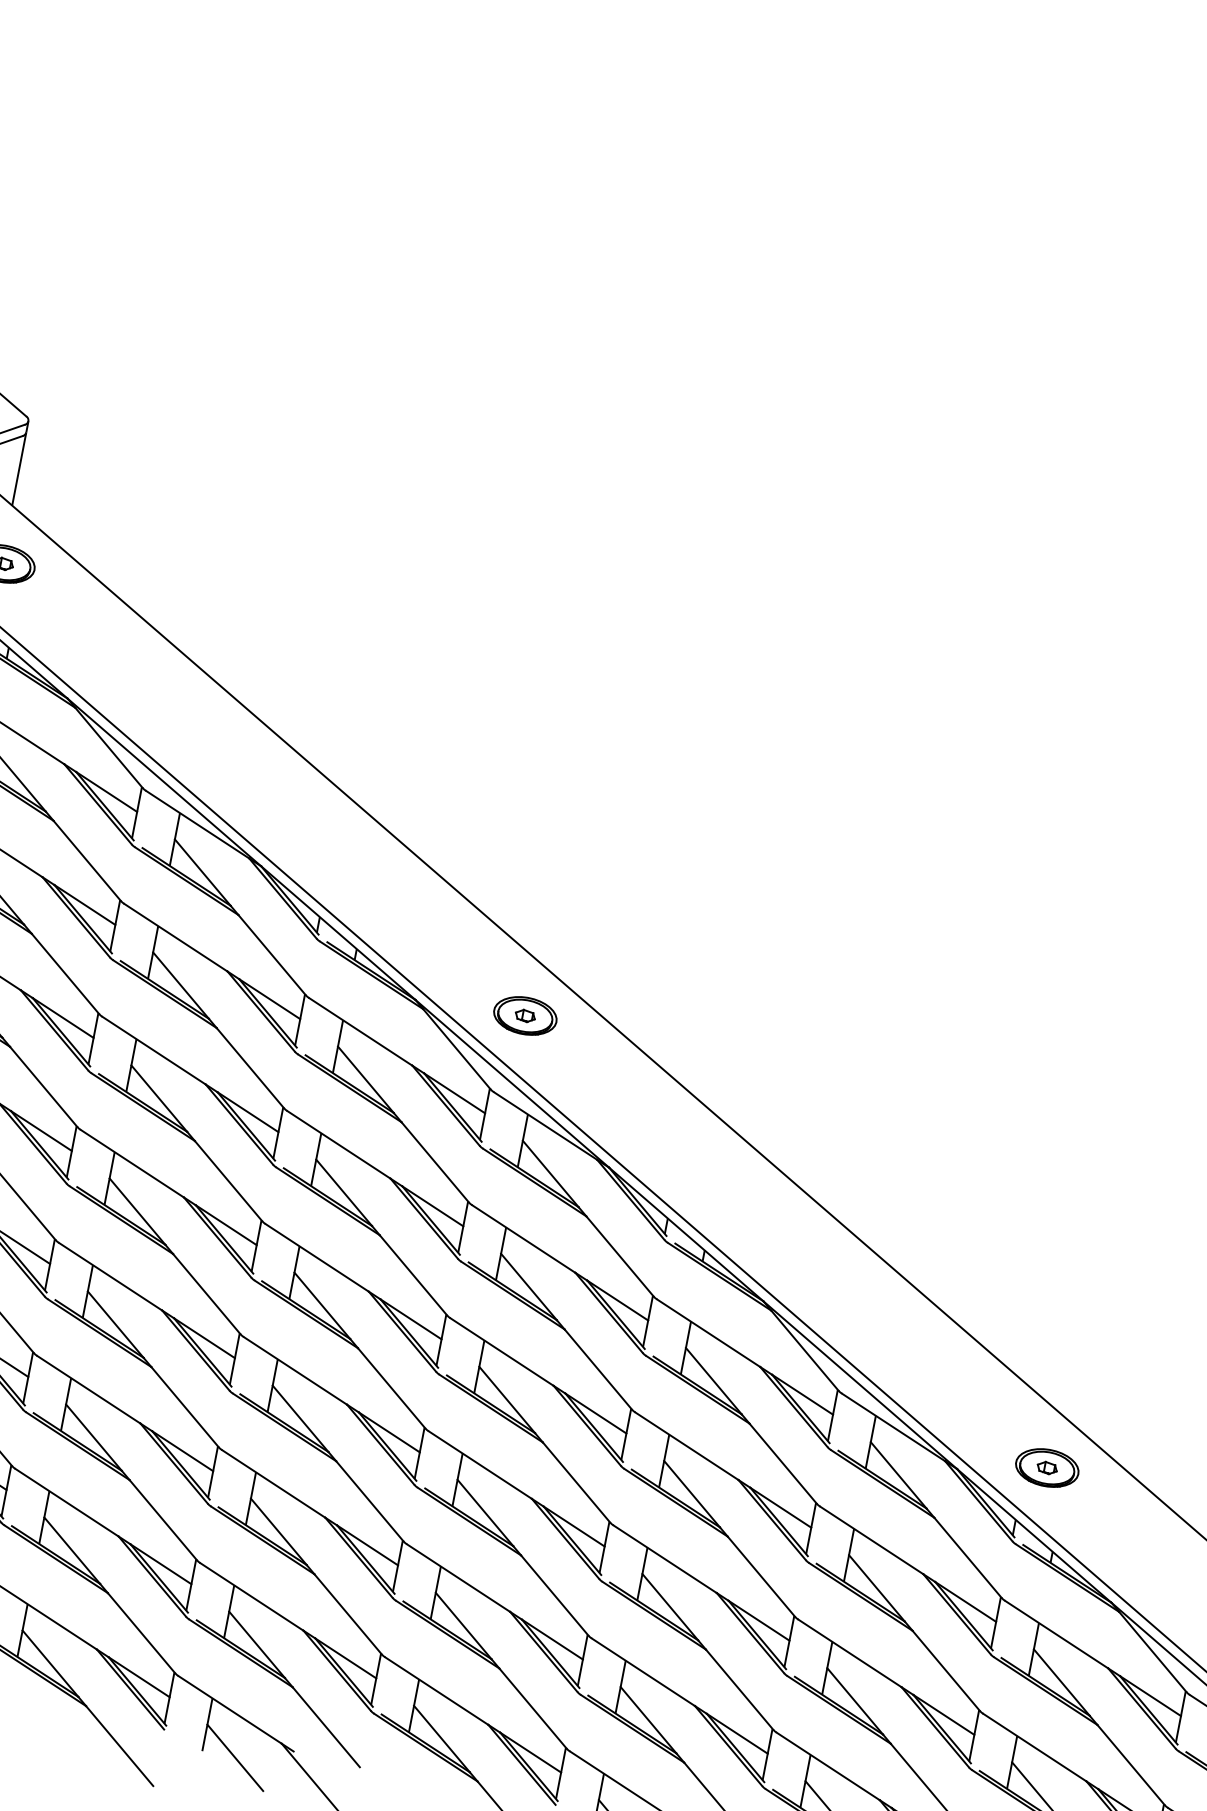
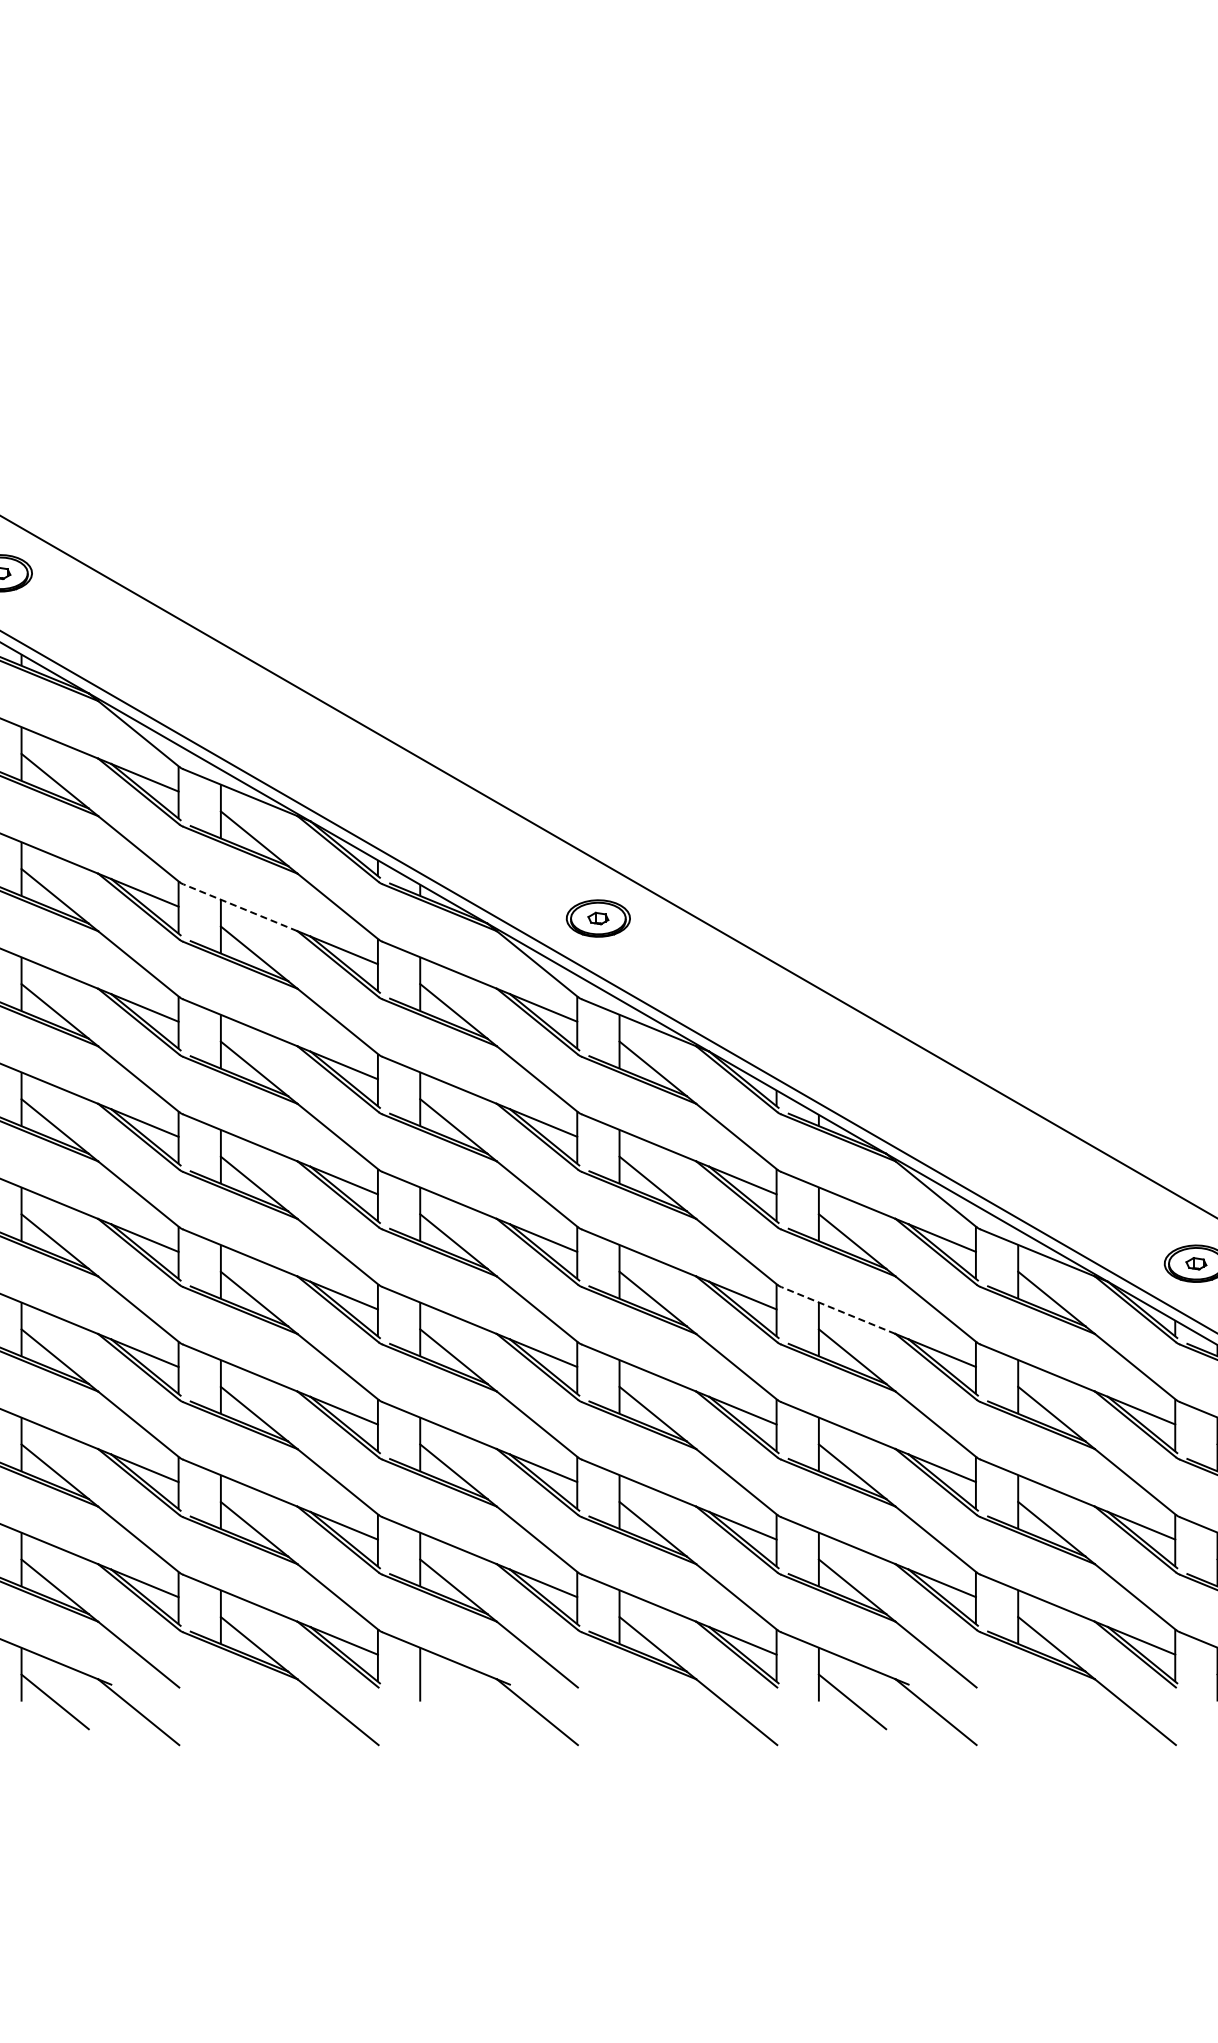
line: (176, 937) -> (240, 907), solid -> dashed
line: (687, 1446) -> (838, 1310), solid -> dashed
line: (235, 1757) -> (453, 1701), removed

